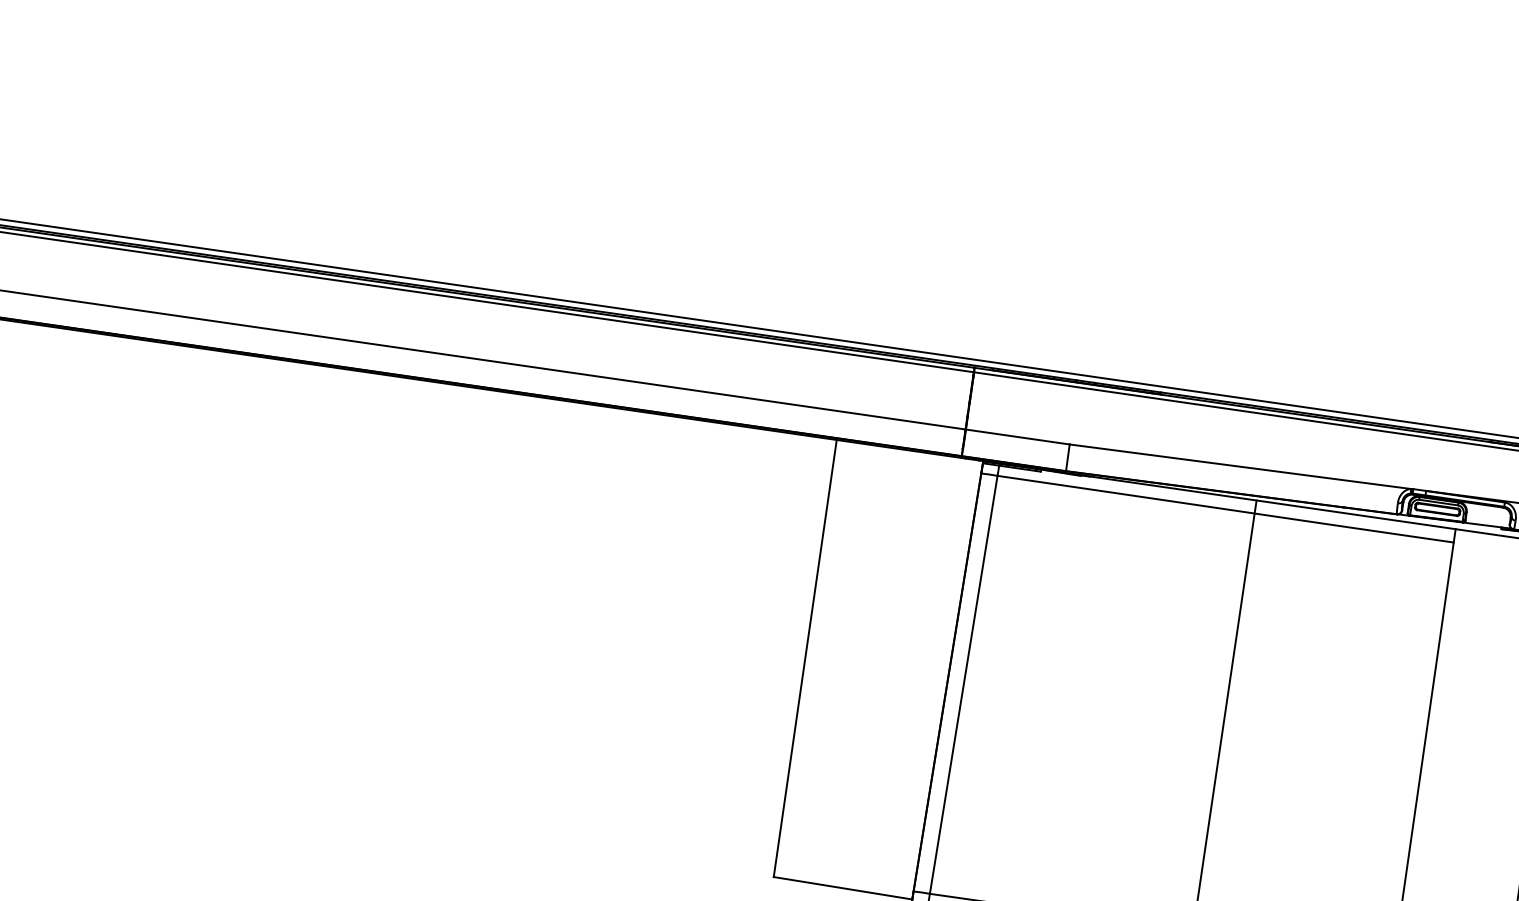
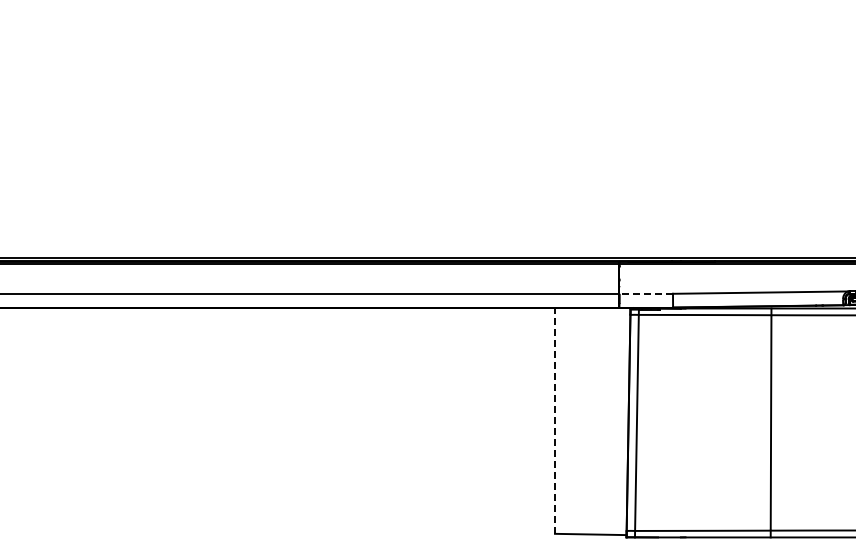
line: (1018, 436) -> (646, 293), solid -> dashed
line: (806, 659) -> (555, 421), solid -> dashed

